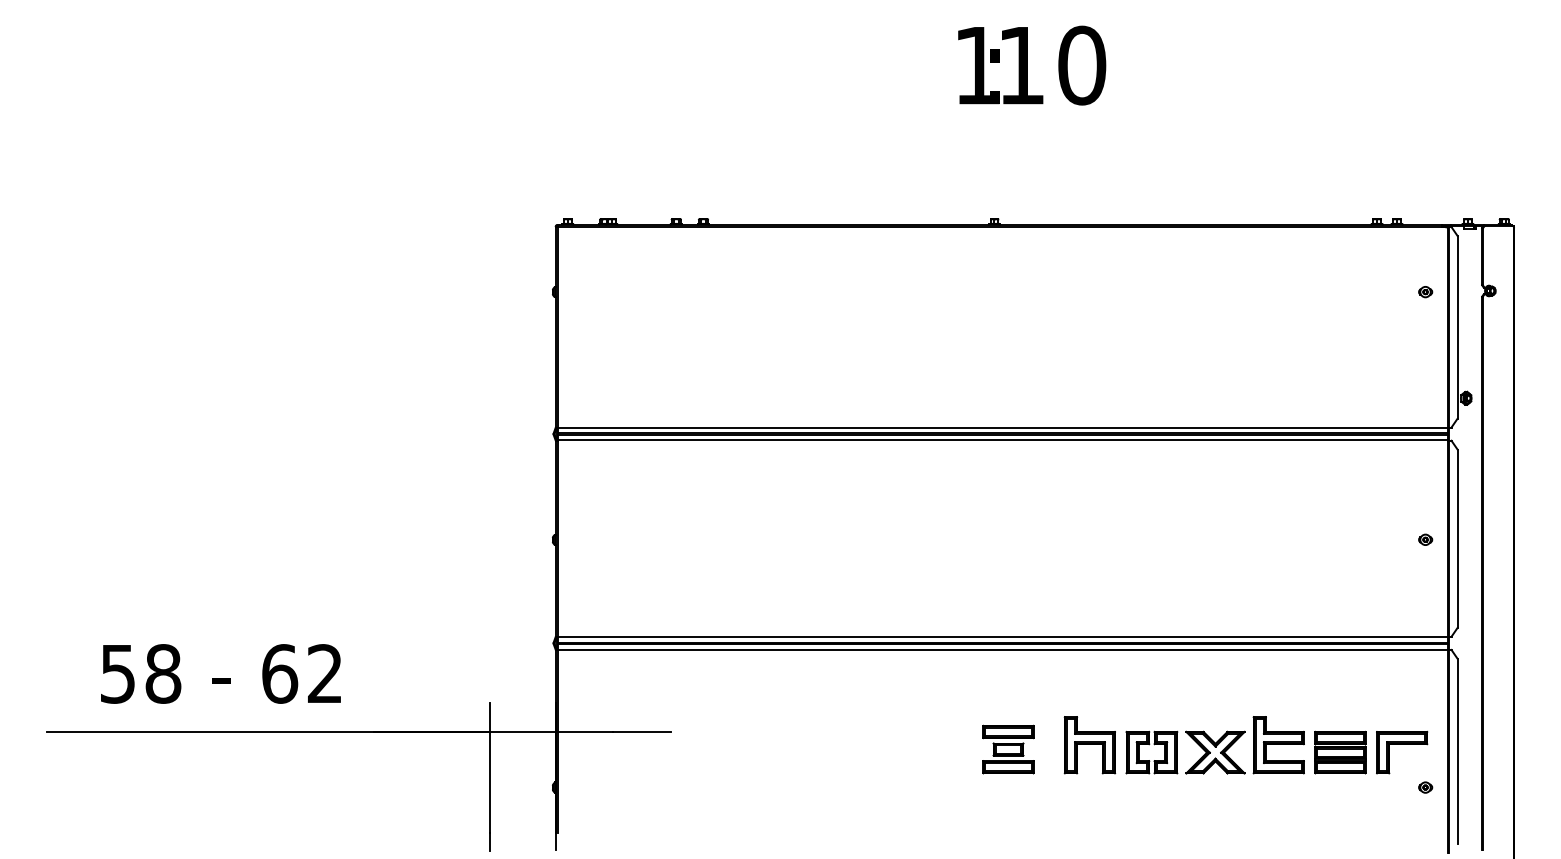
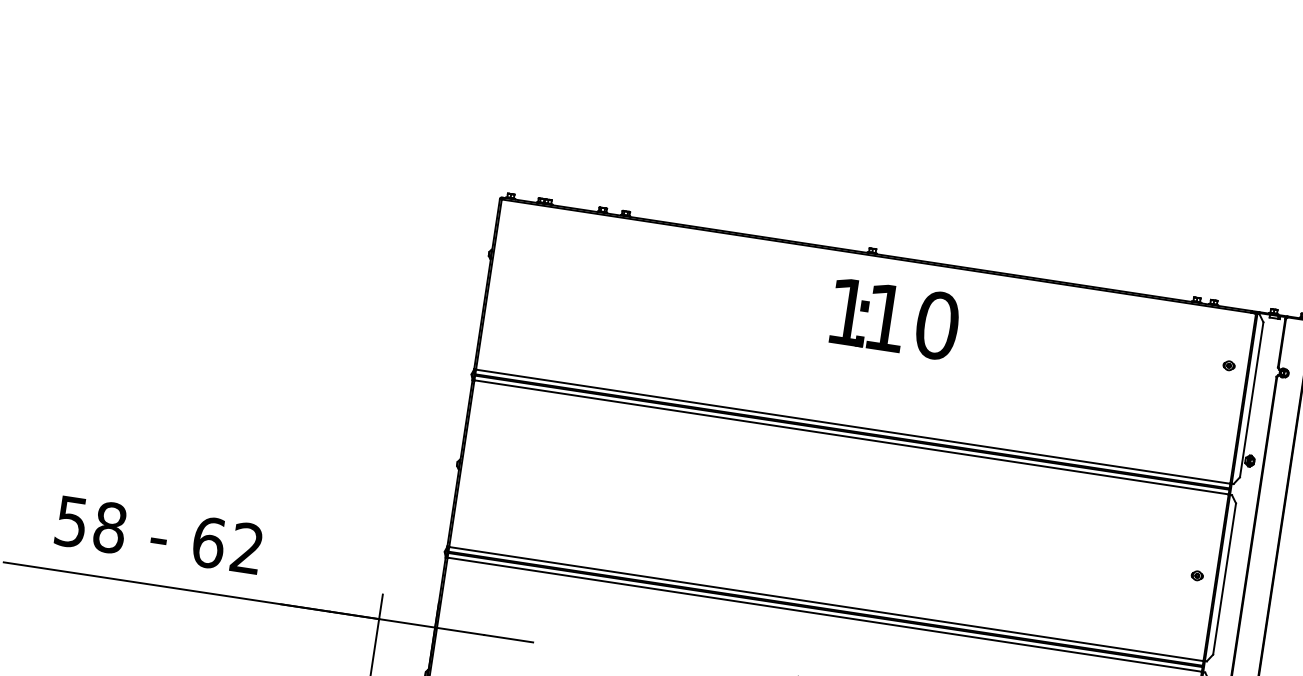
text: (1032, 65) -> (895, 319), moved

